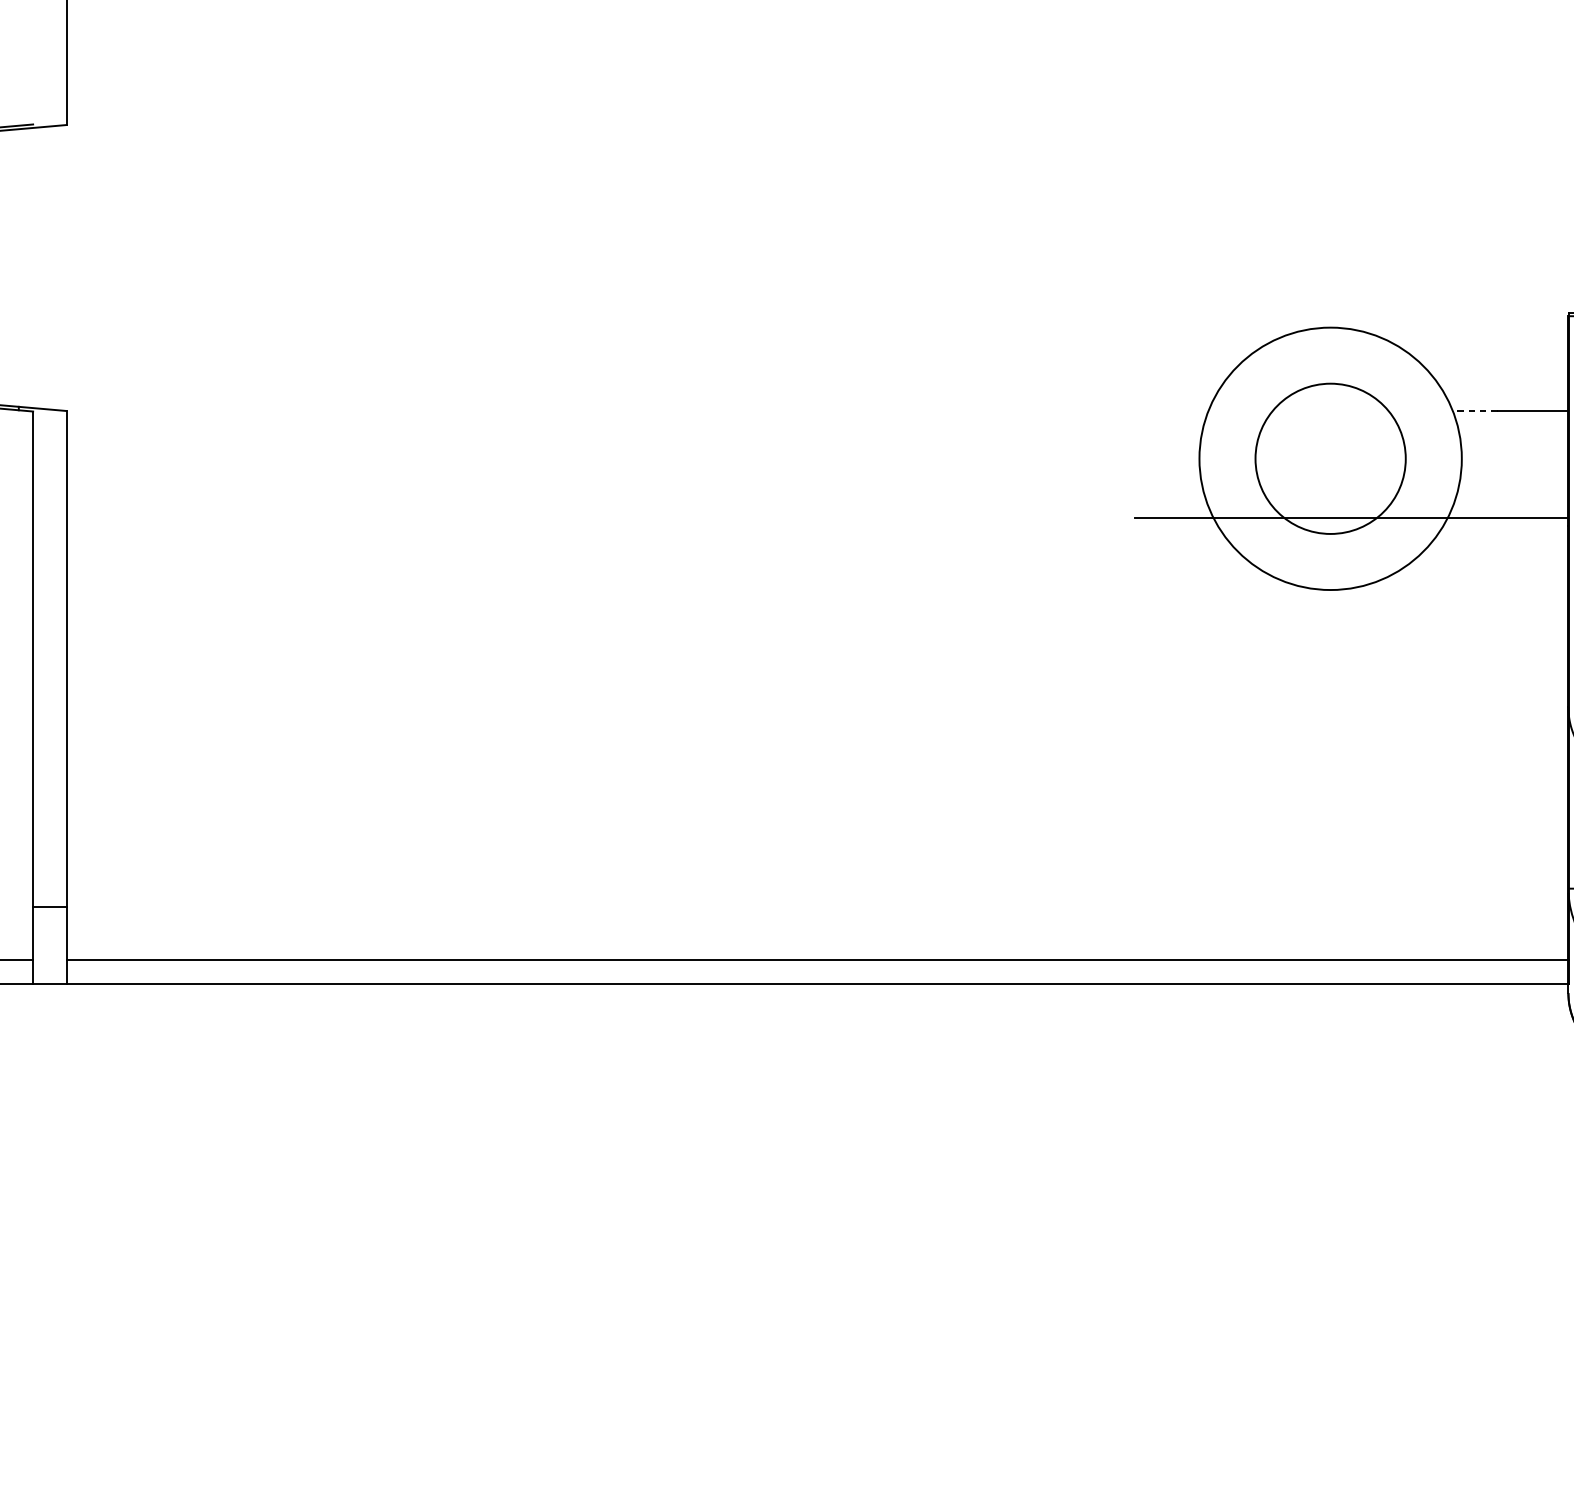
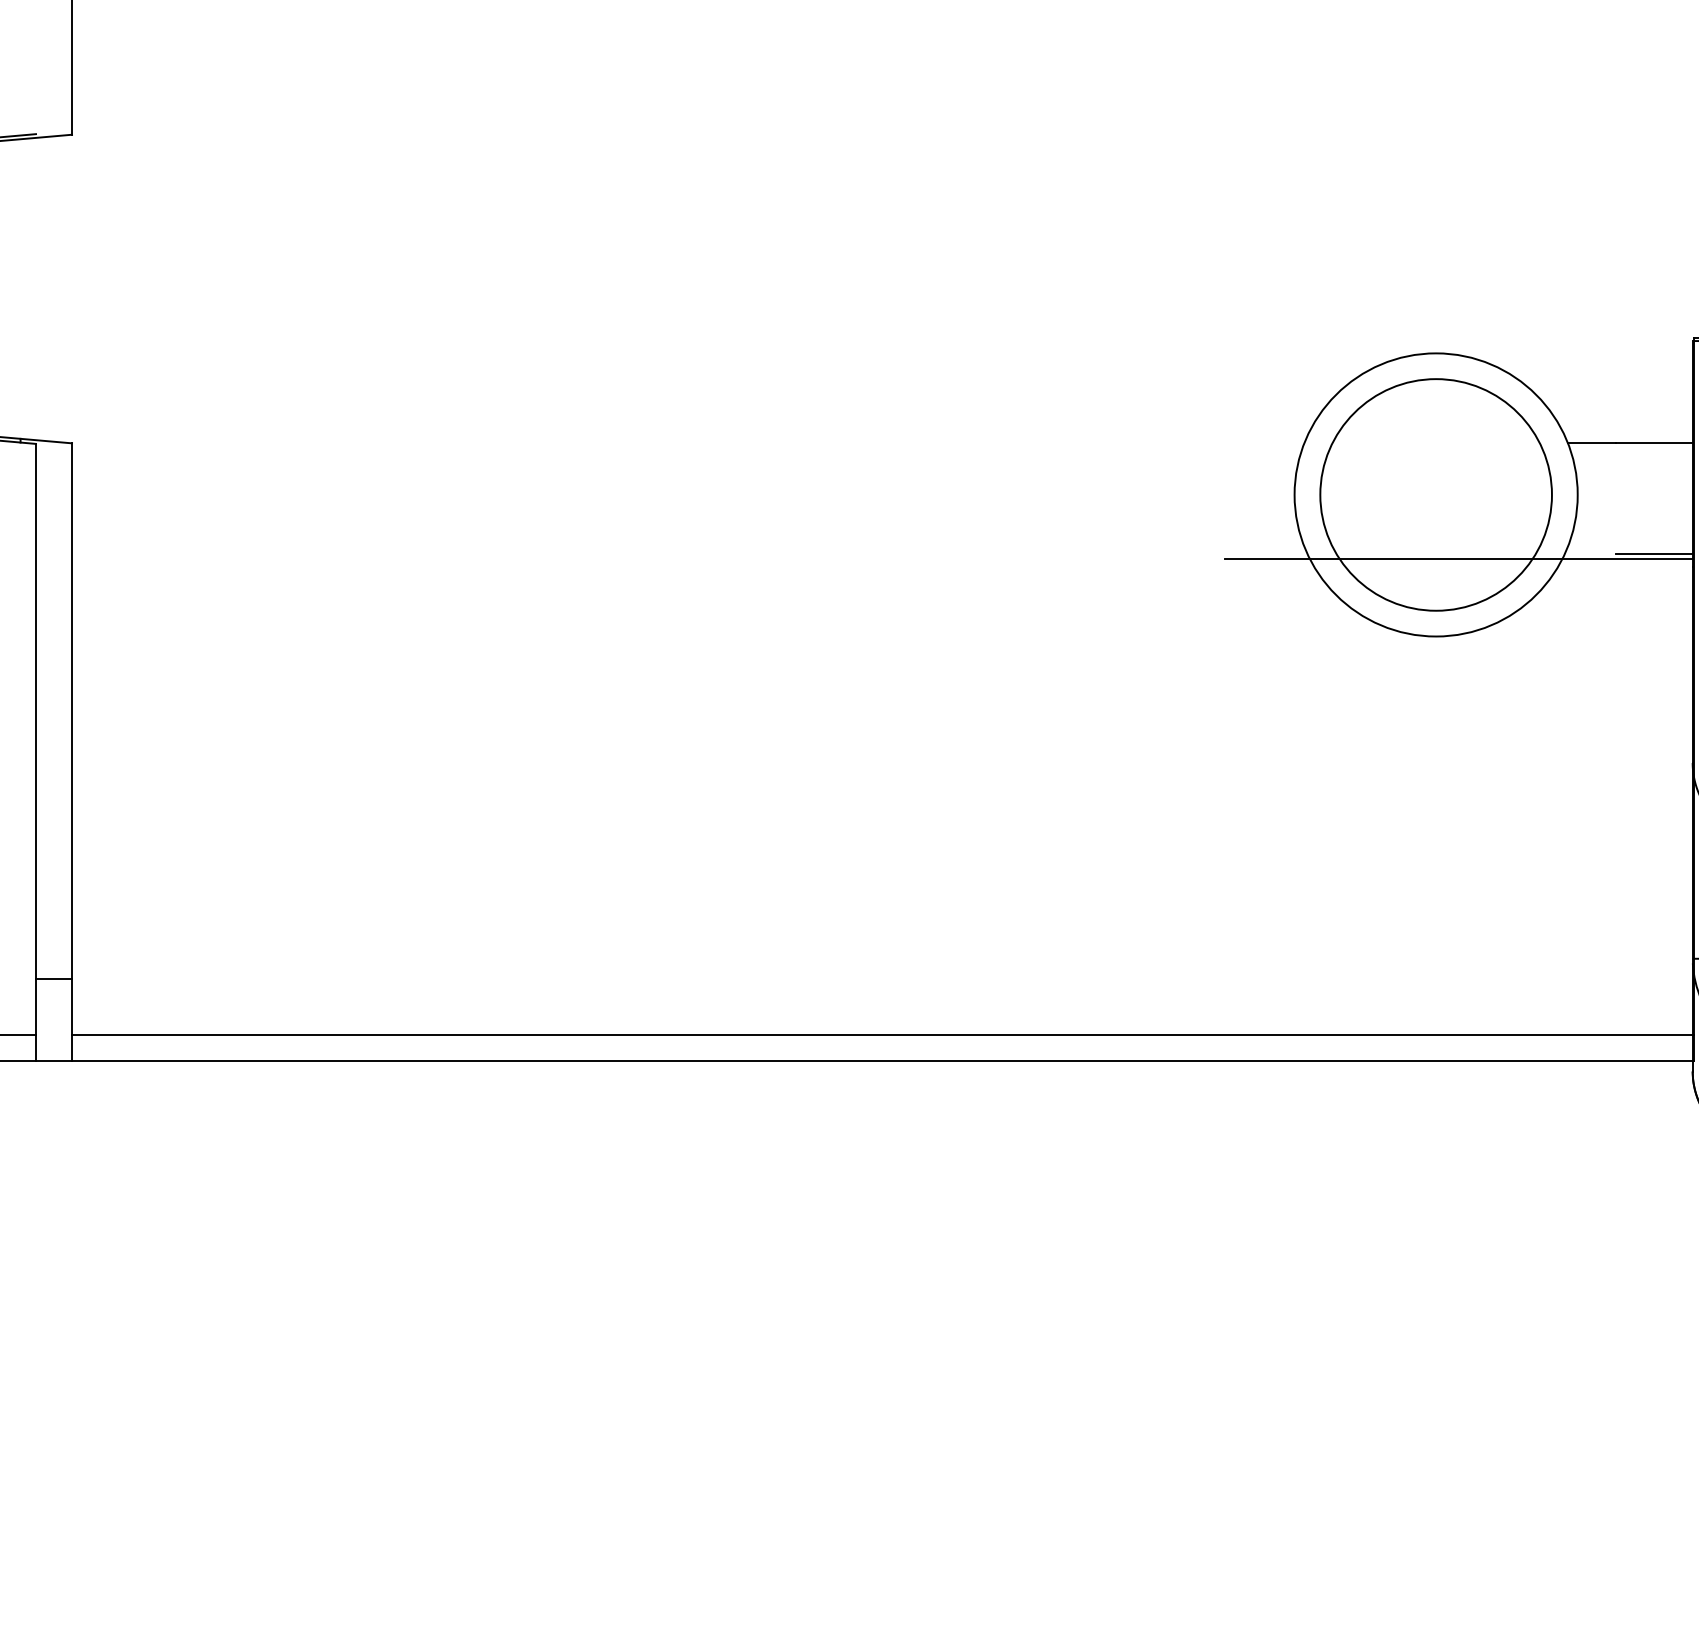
line: (1474, 411) -> (1591, 443), dashed -> solid
circle: (1330, 458) -> (1435, 494), size x1.43
line: (1532, 514) -> (1654, 554), added

